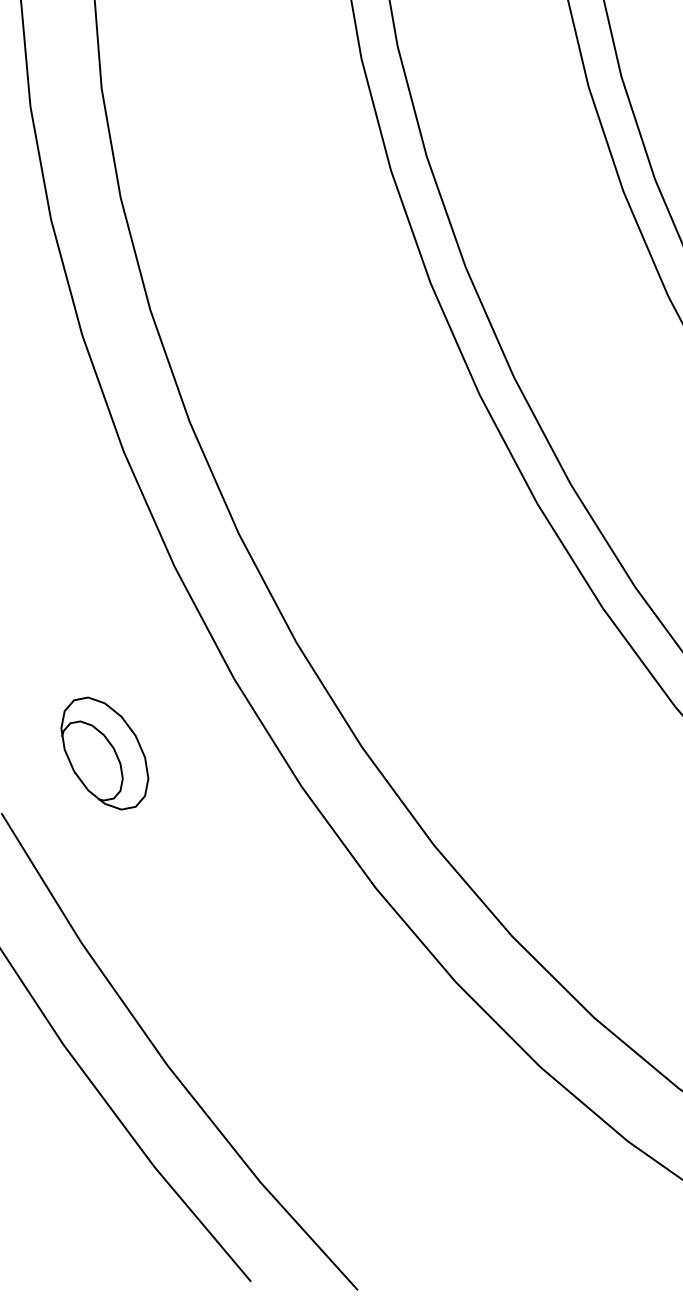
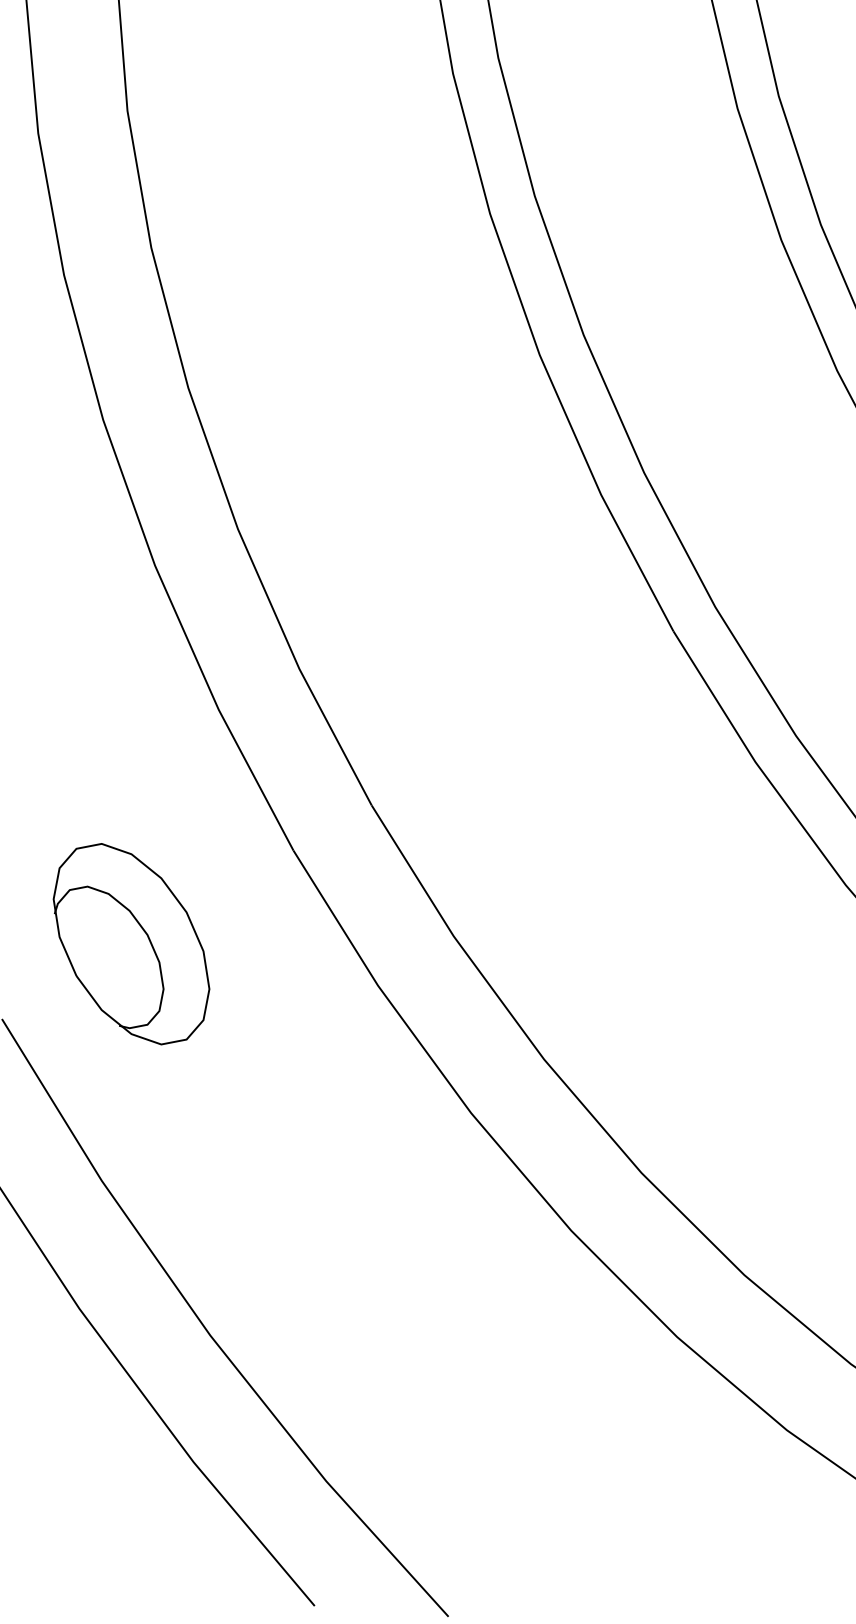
part: (104, 753) -> (131, 944), size x1.43

